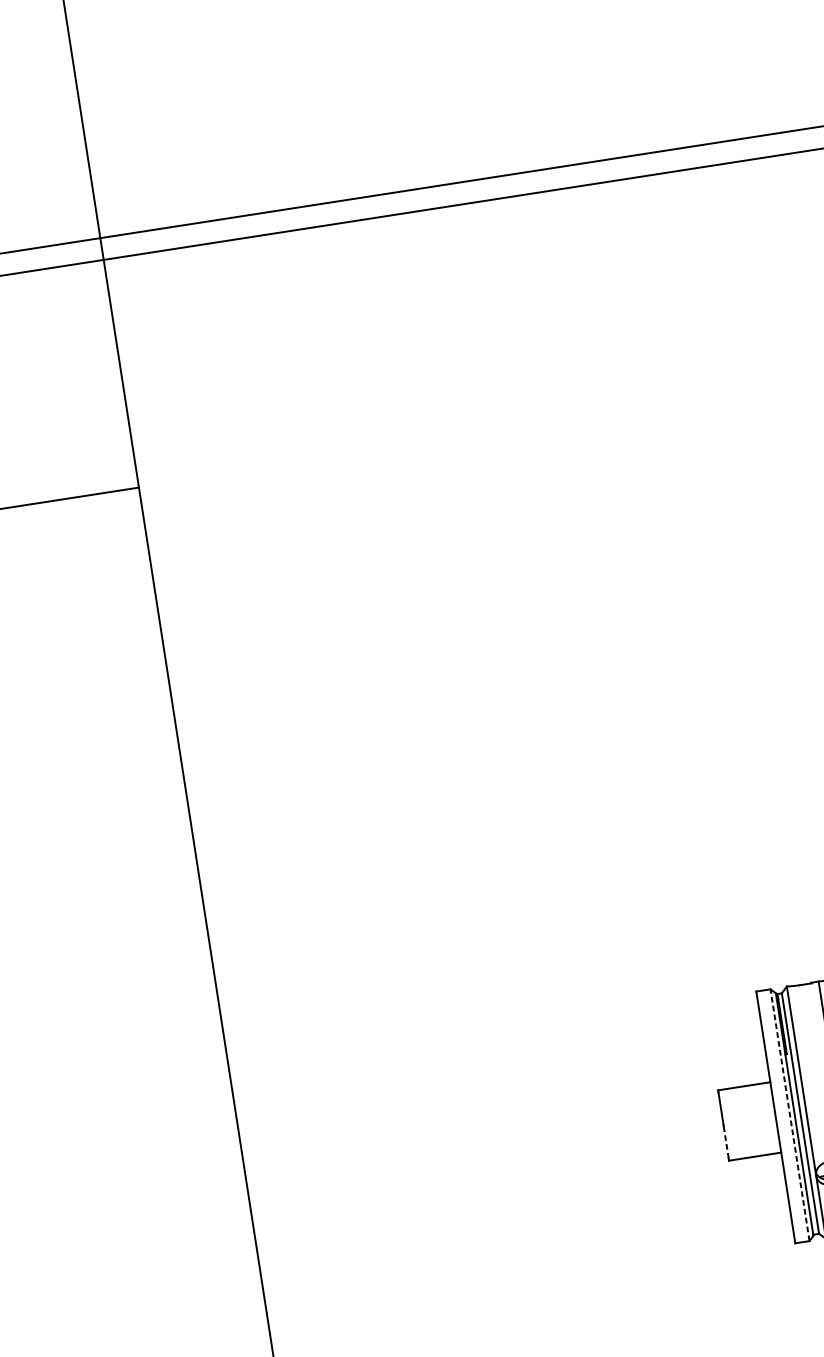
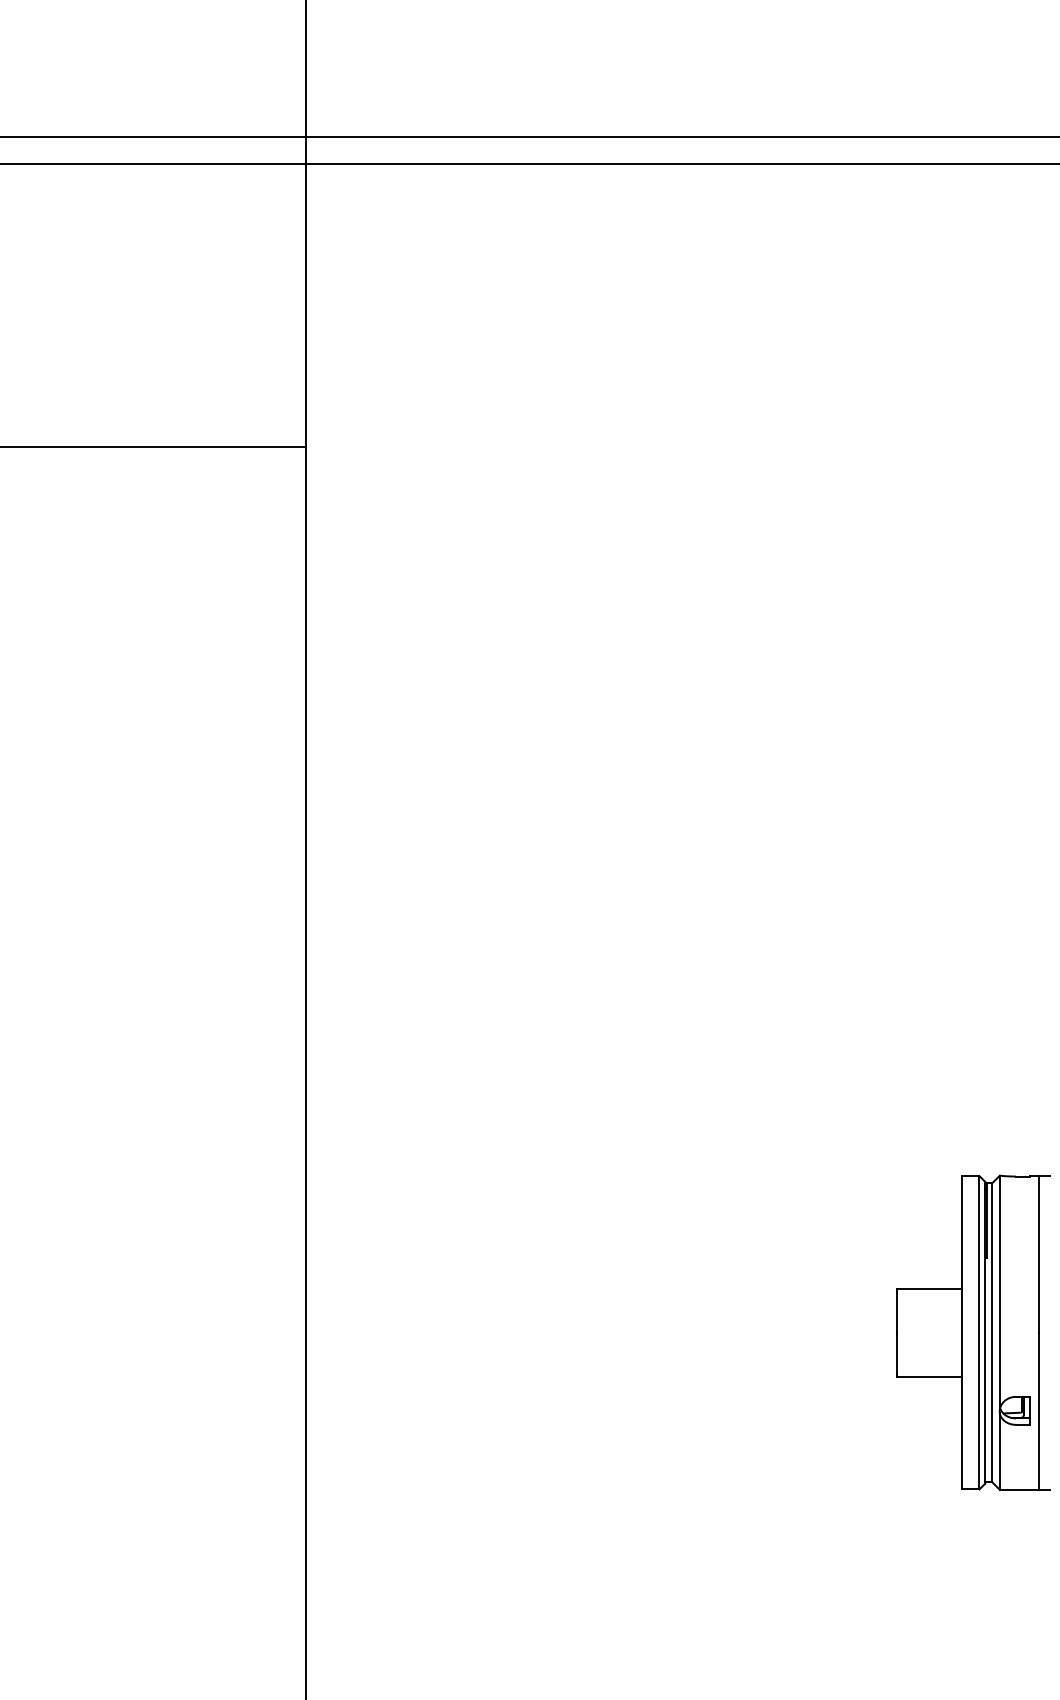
line: (790, 1115) -> (979, 1332), dashed -> solid
line: (726, 1143) -> (896, 1354), dashed -> solid

